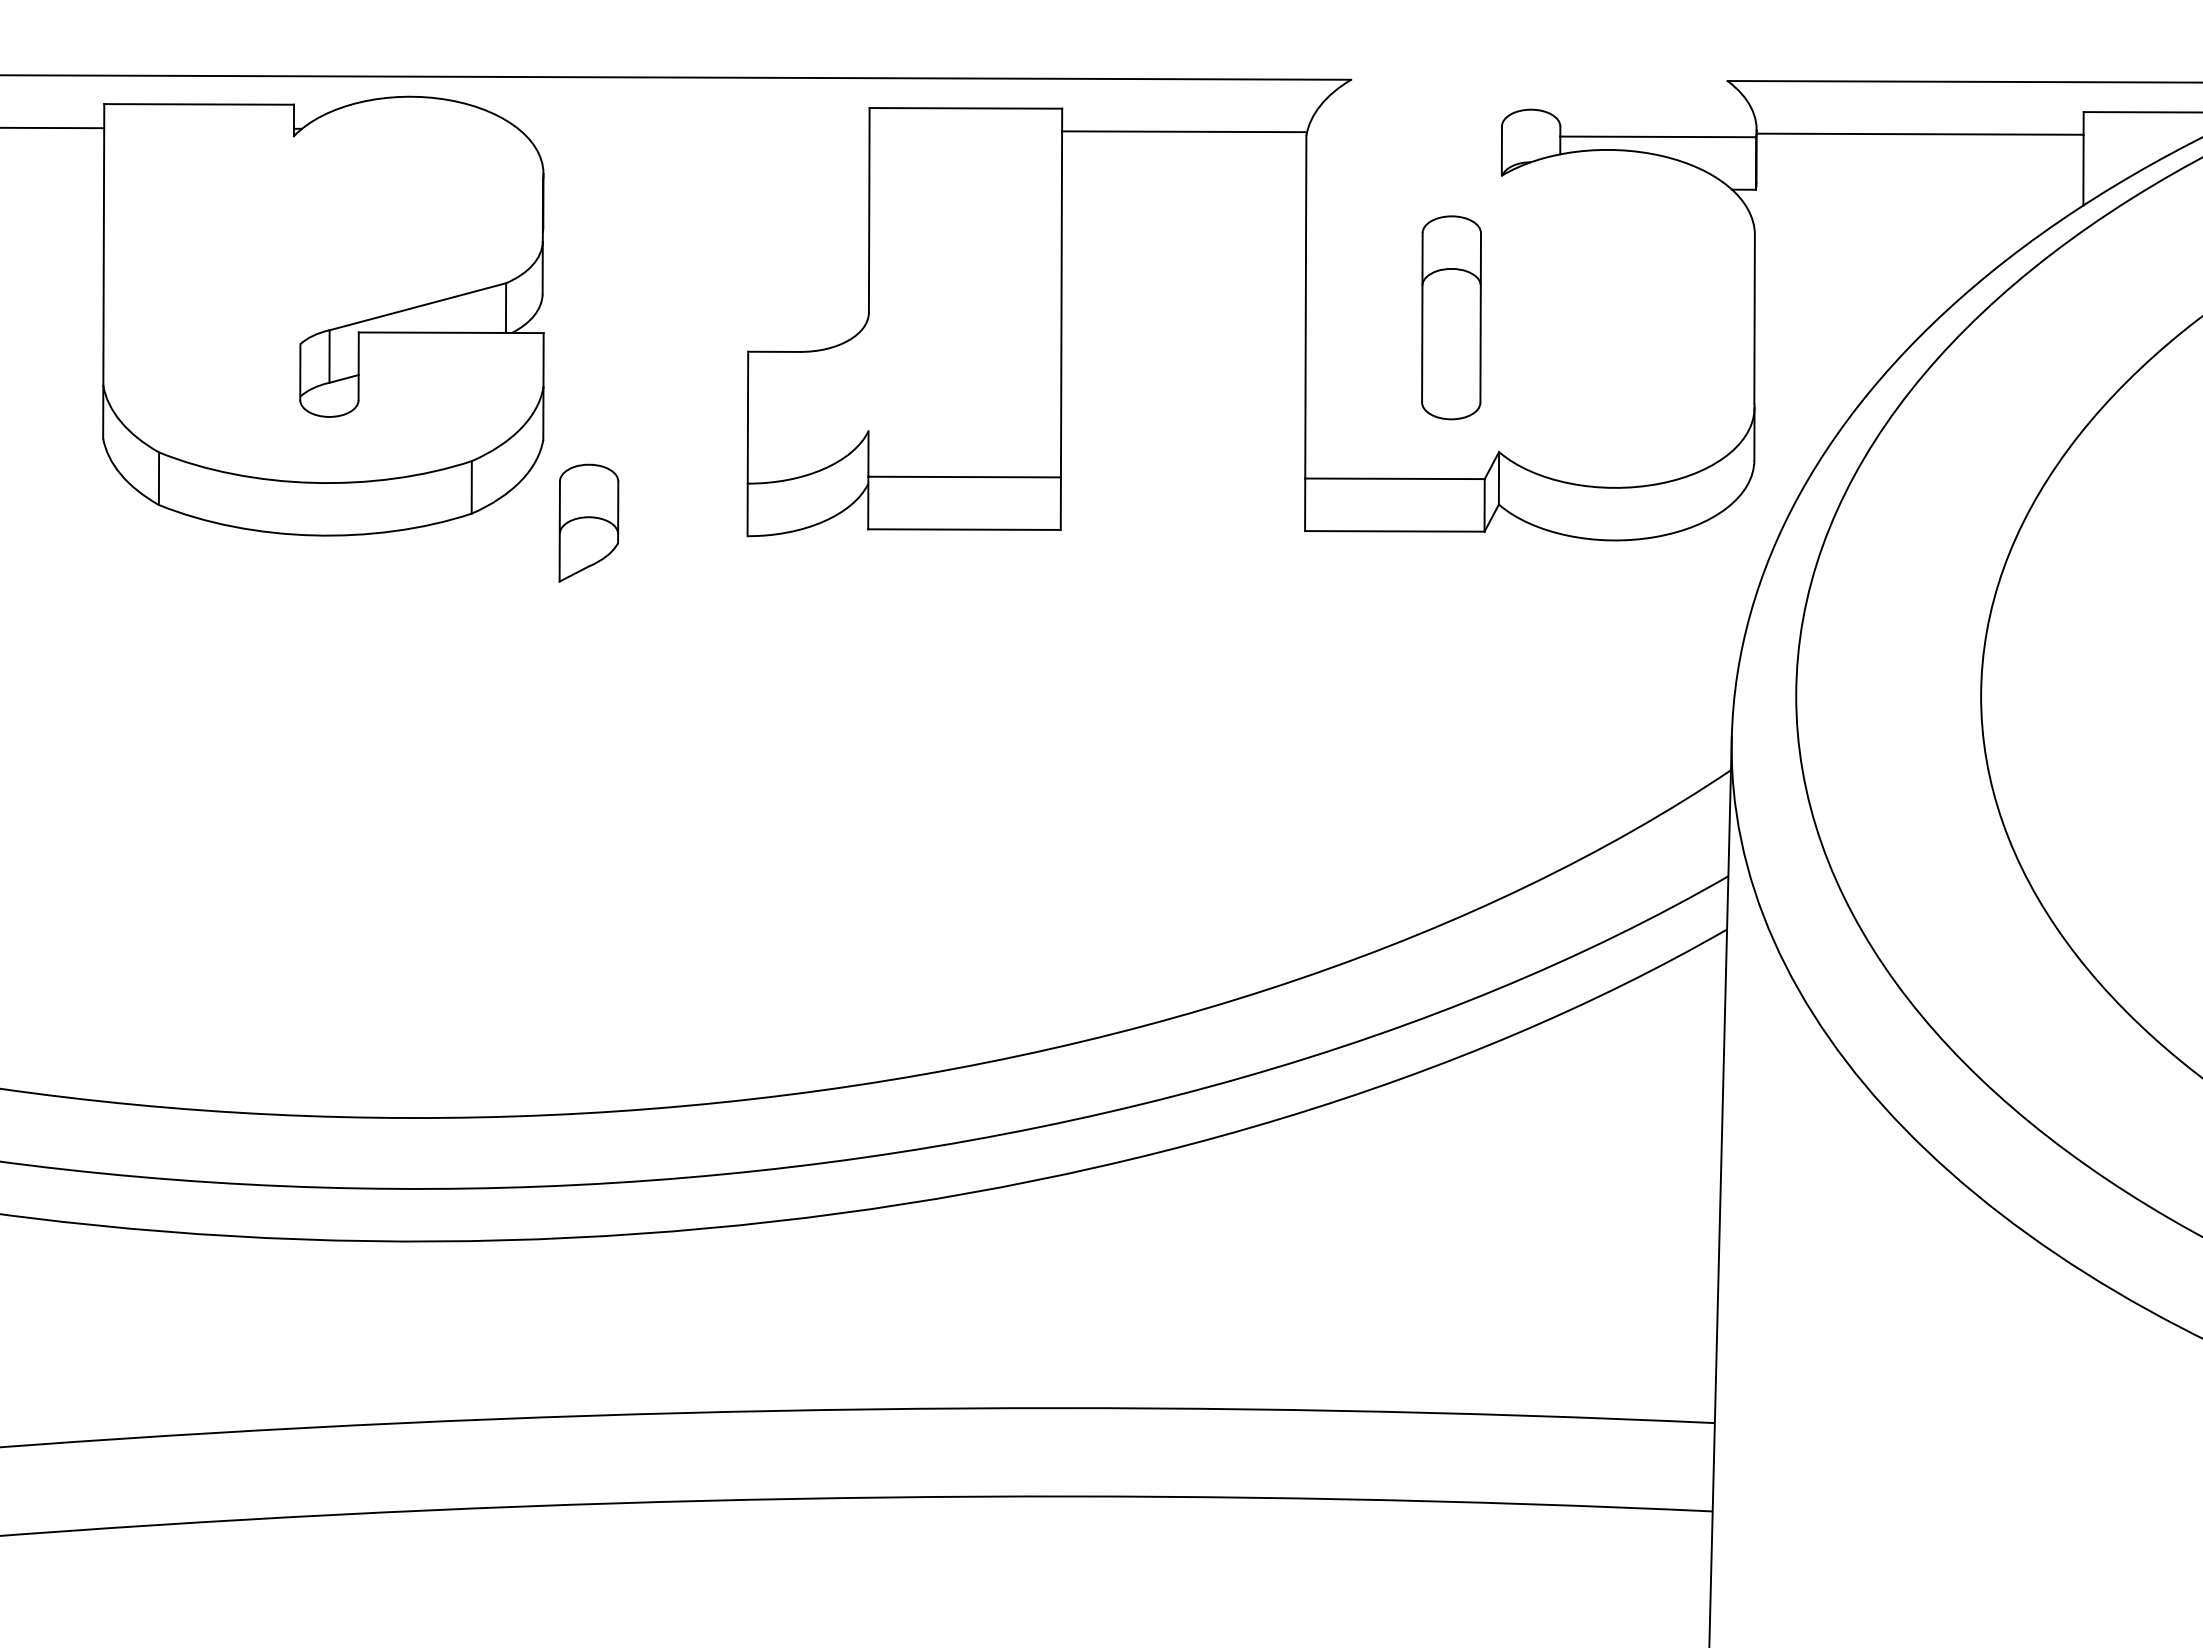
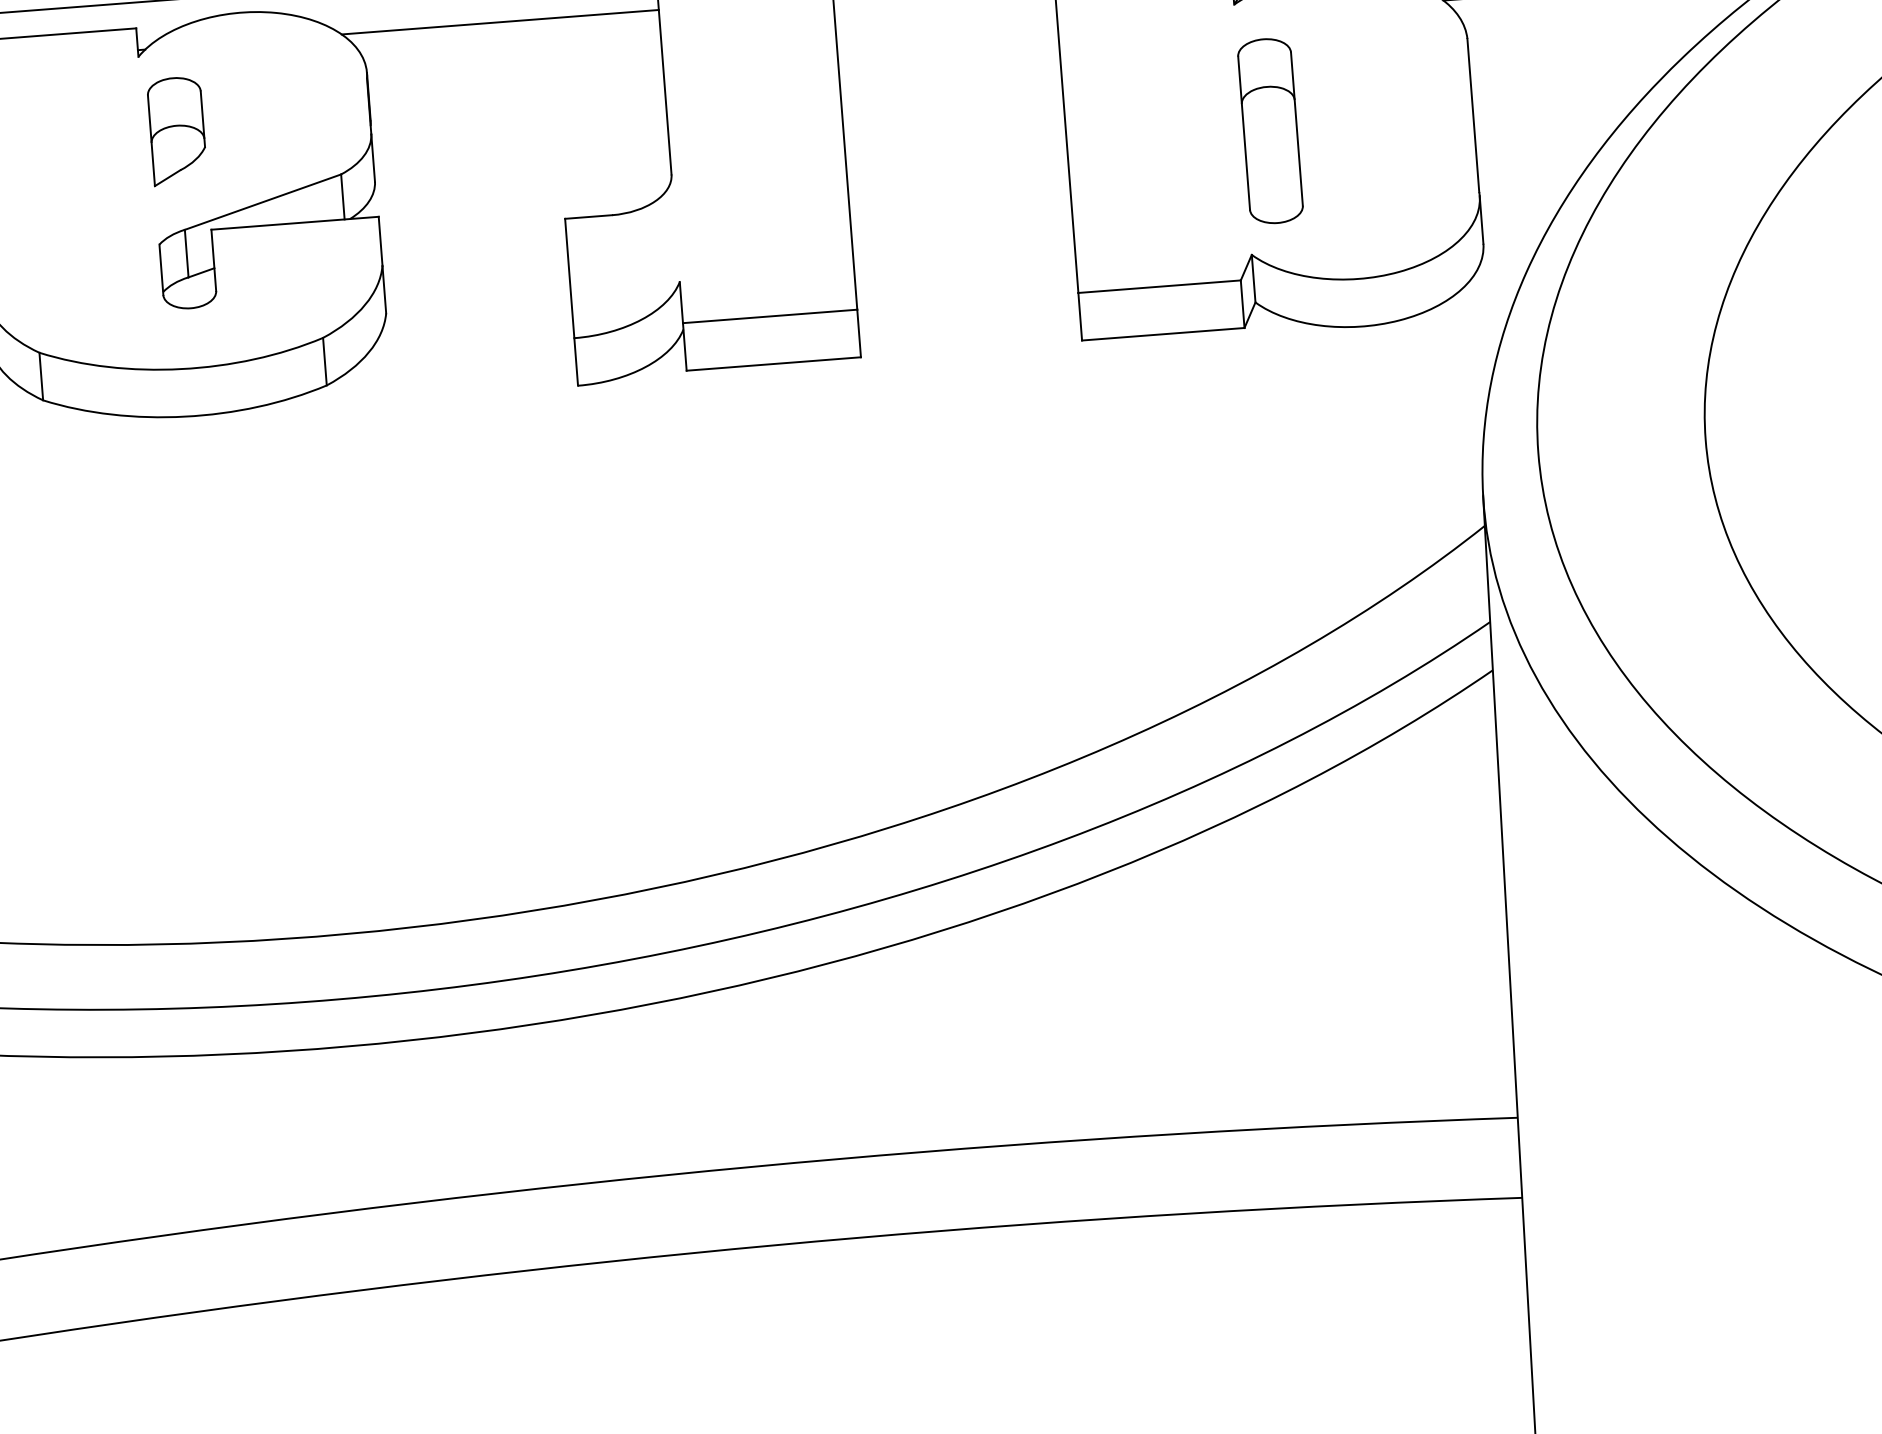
line: (694, 129) -> (500, 21), added
part: (1451, 317) -> (1270, 130), moved
part: (588, 522) -> (176, 130), moved

